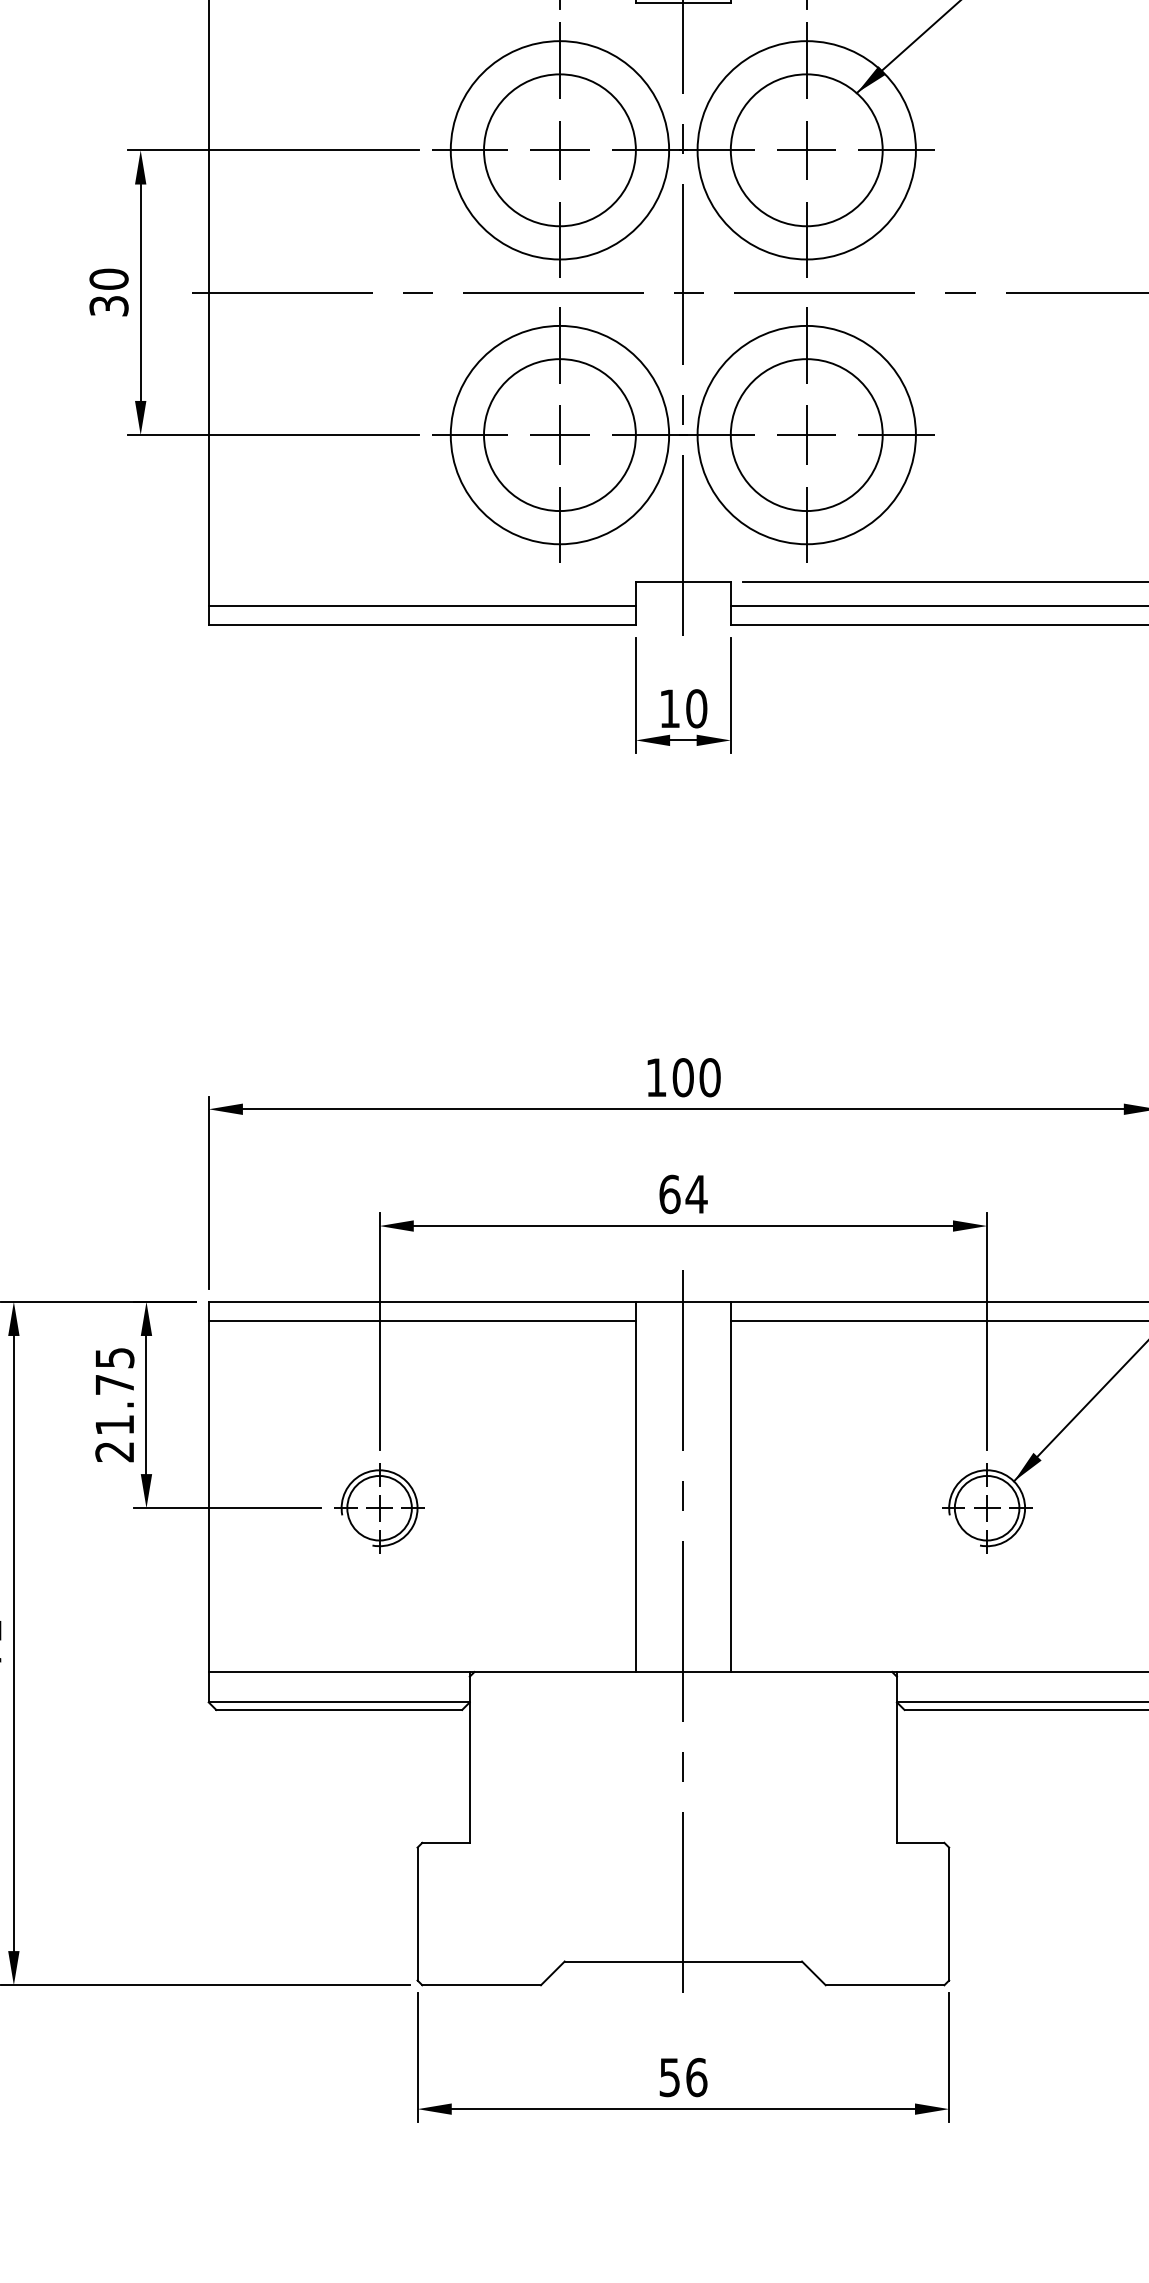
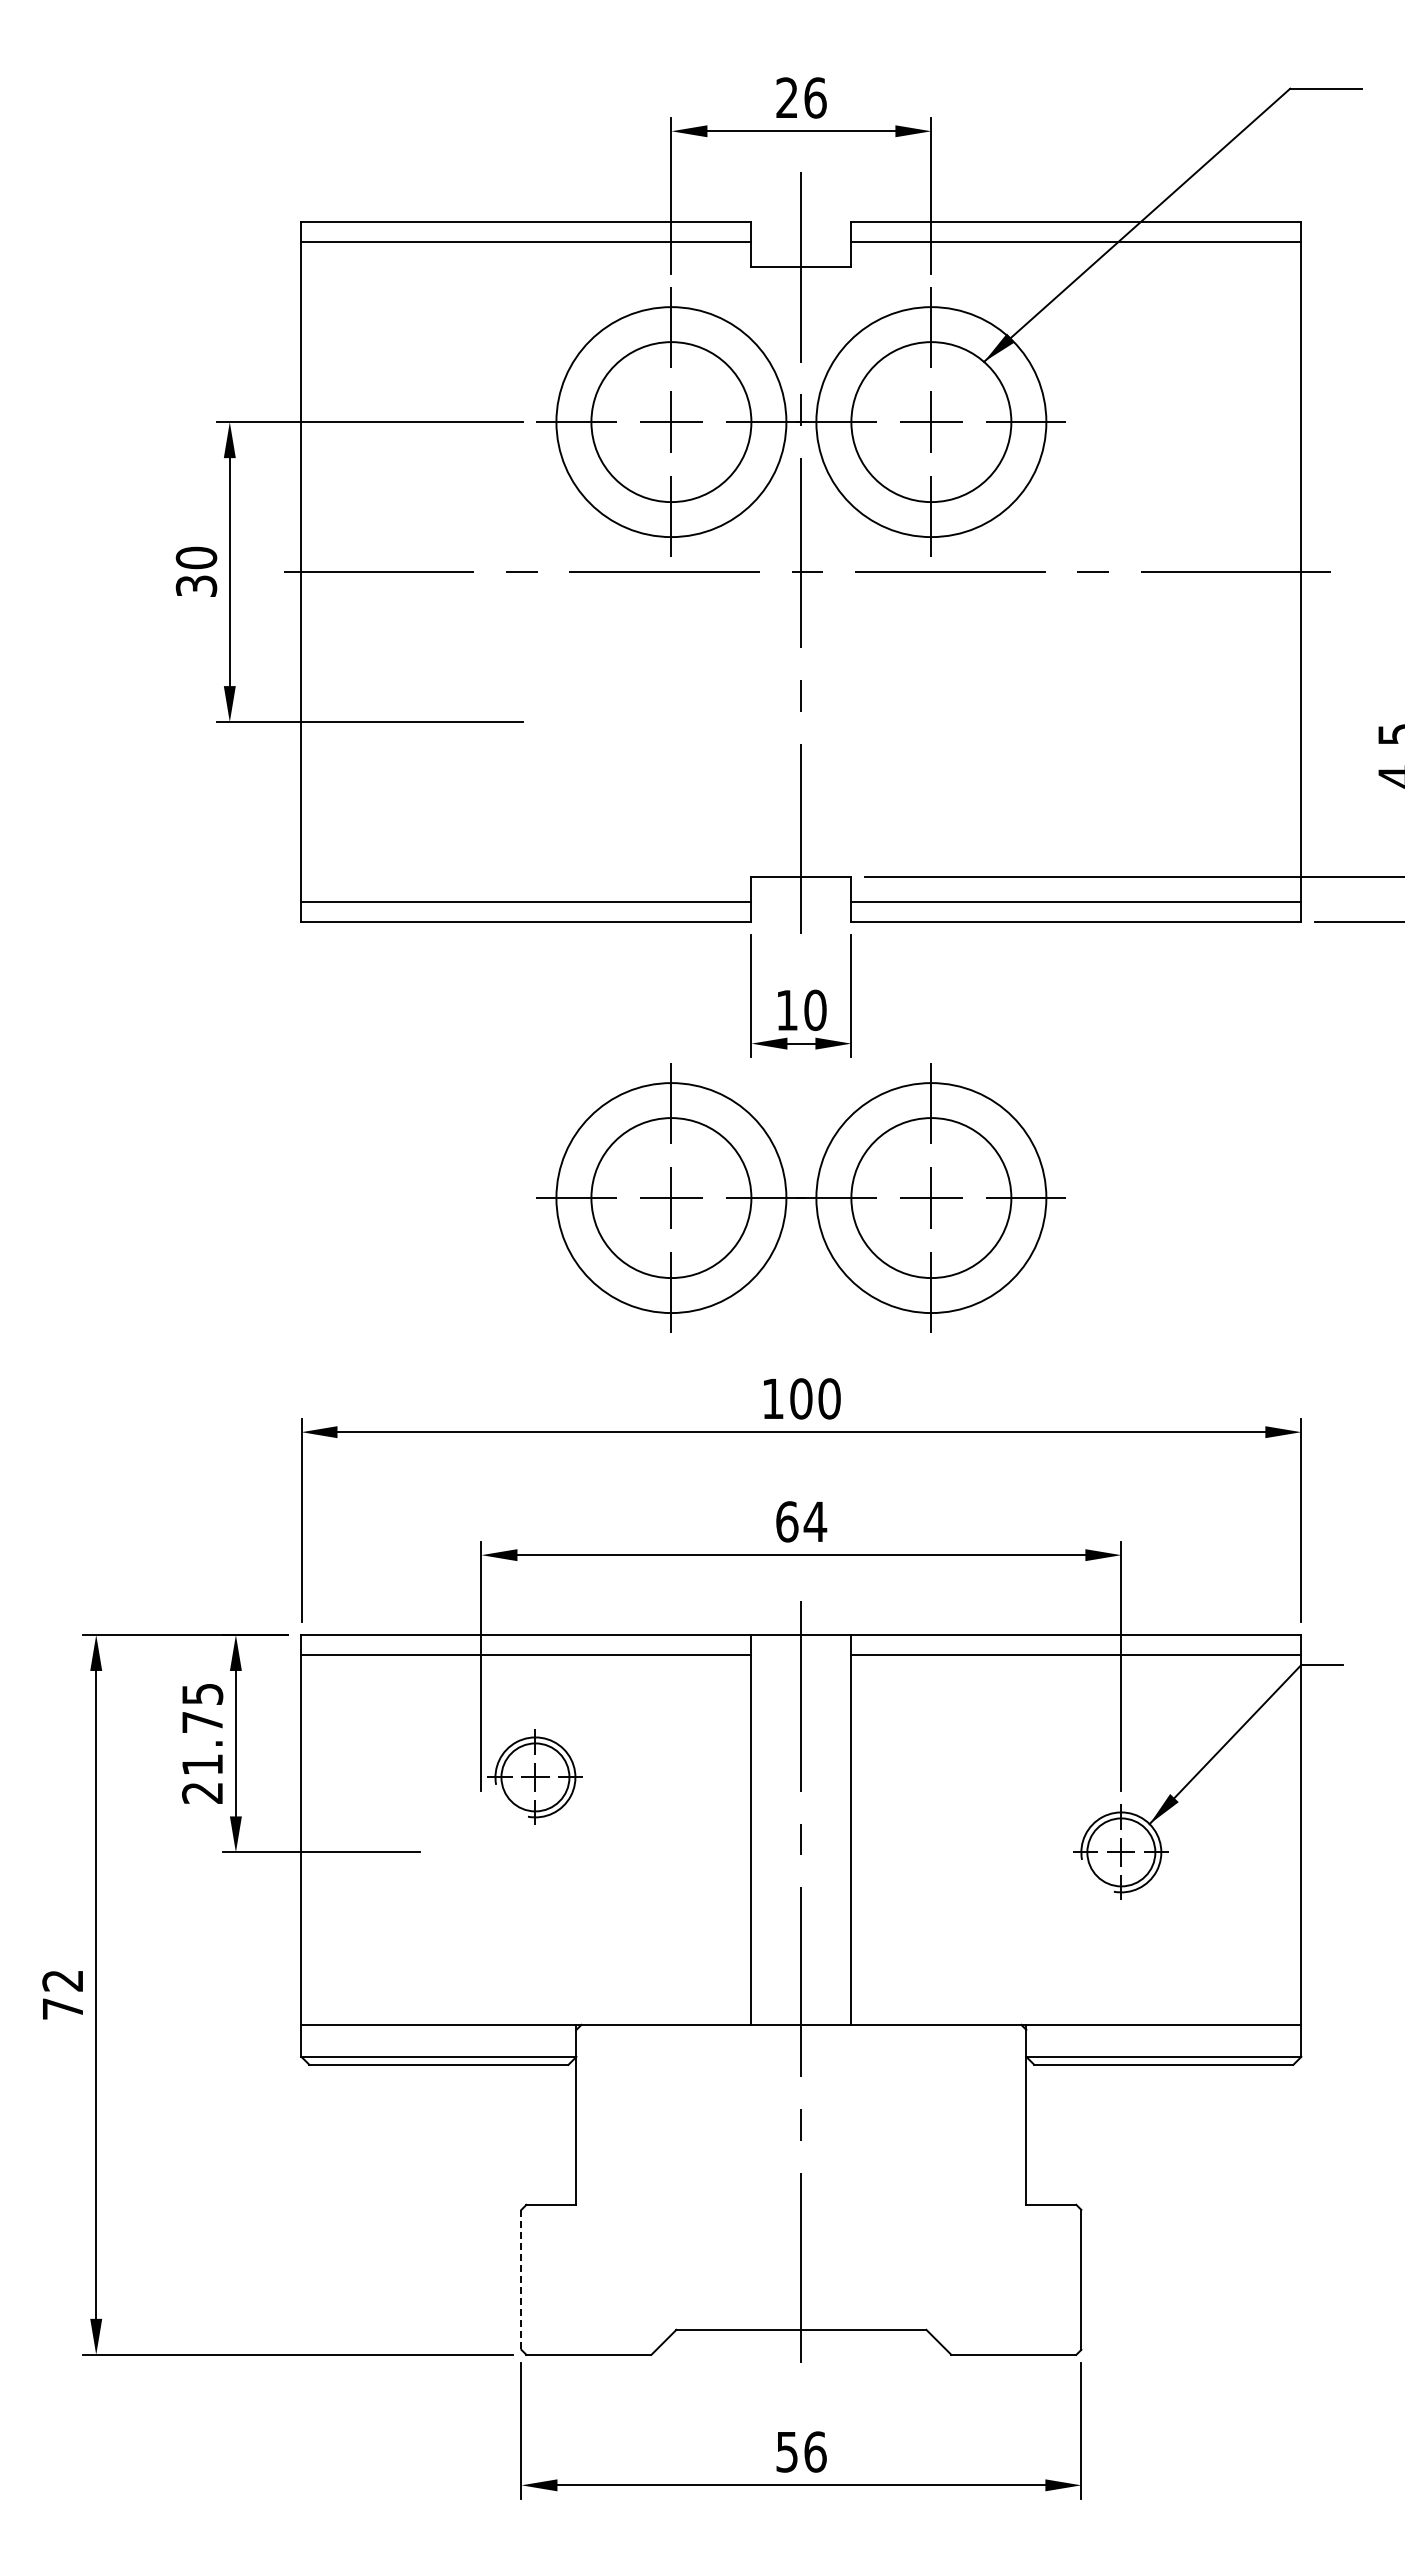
part: (682, 434) -> (800, 1197), moved
part: (378, 1507) -> (534, 1776), moved
line: (417, 1913) -> (521, 2279), solid -> dashed

